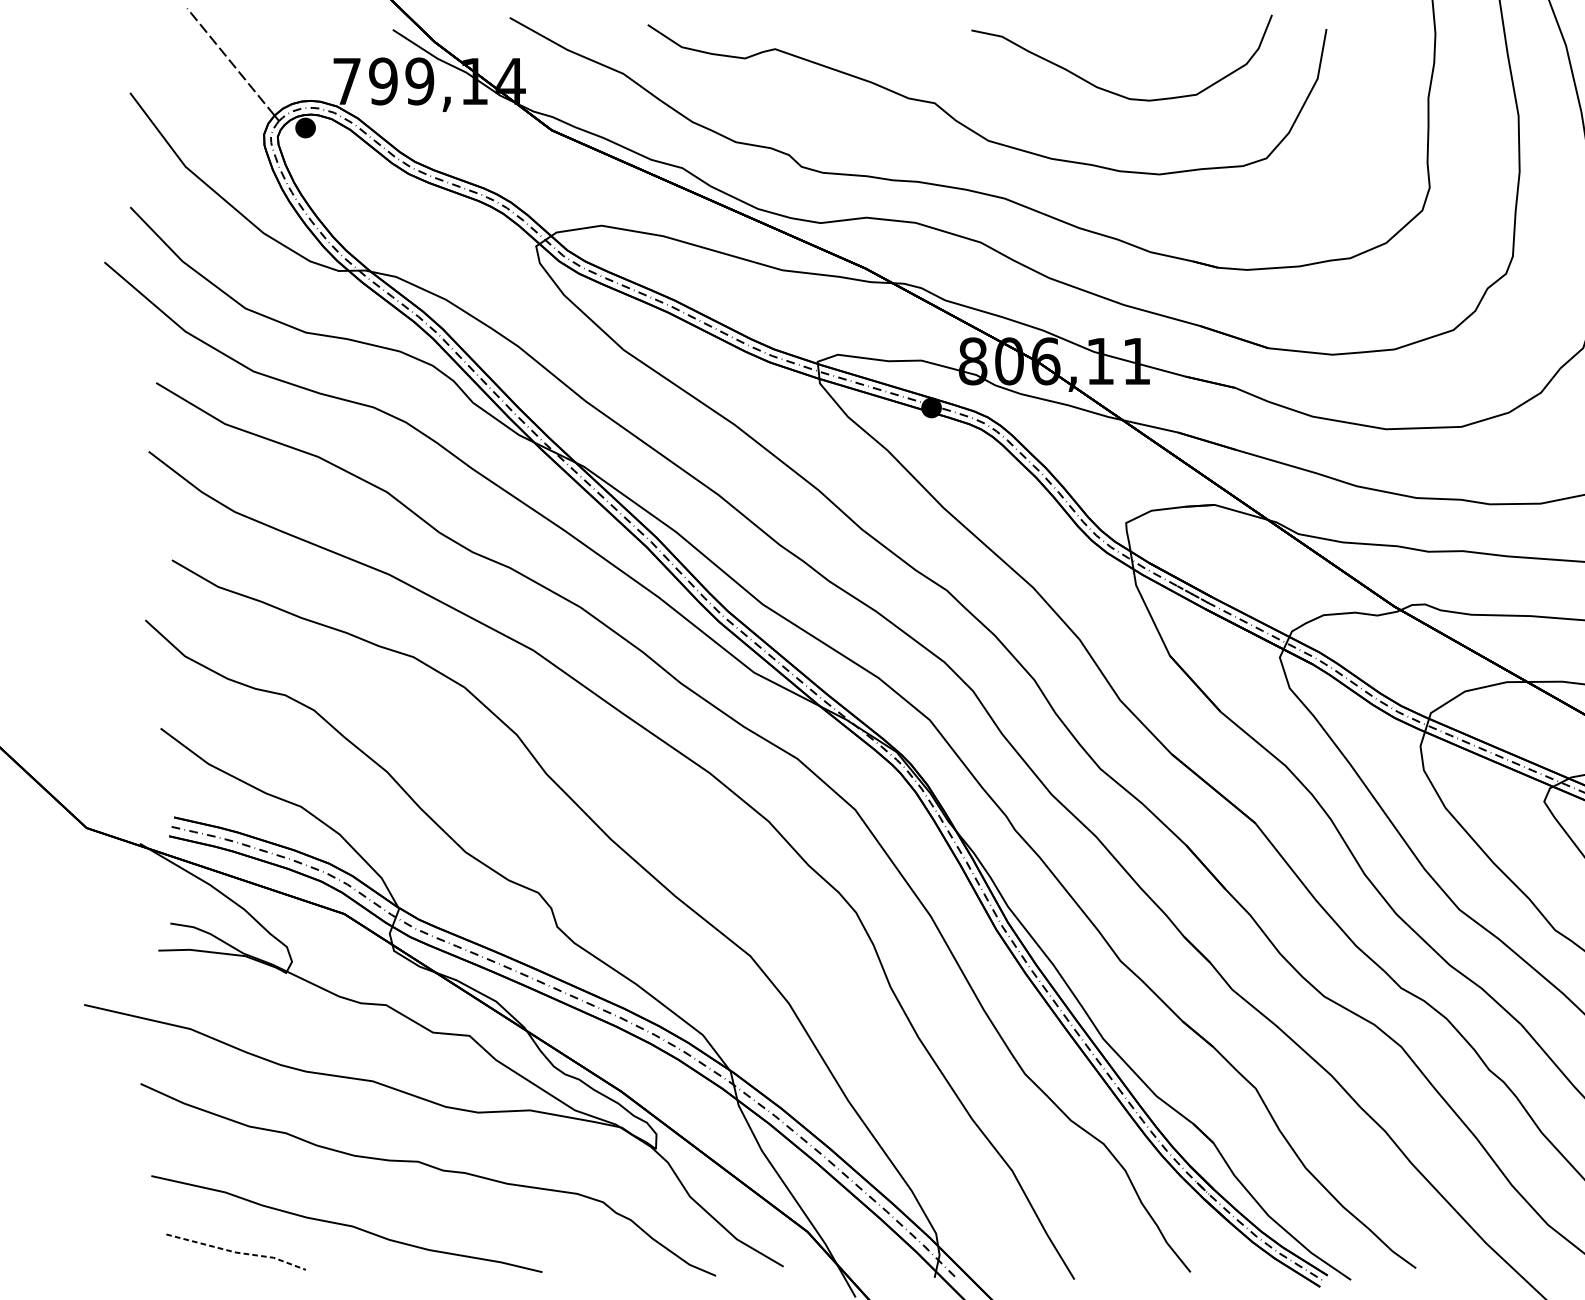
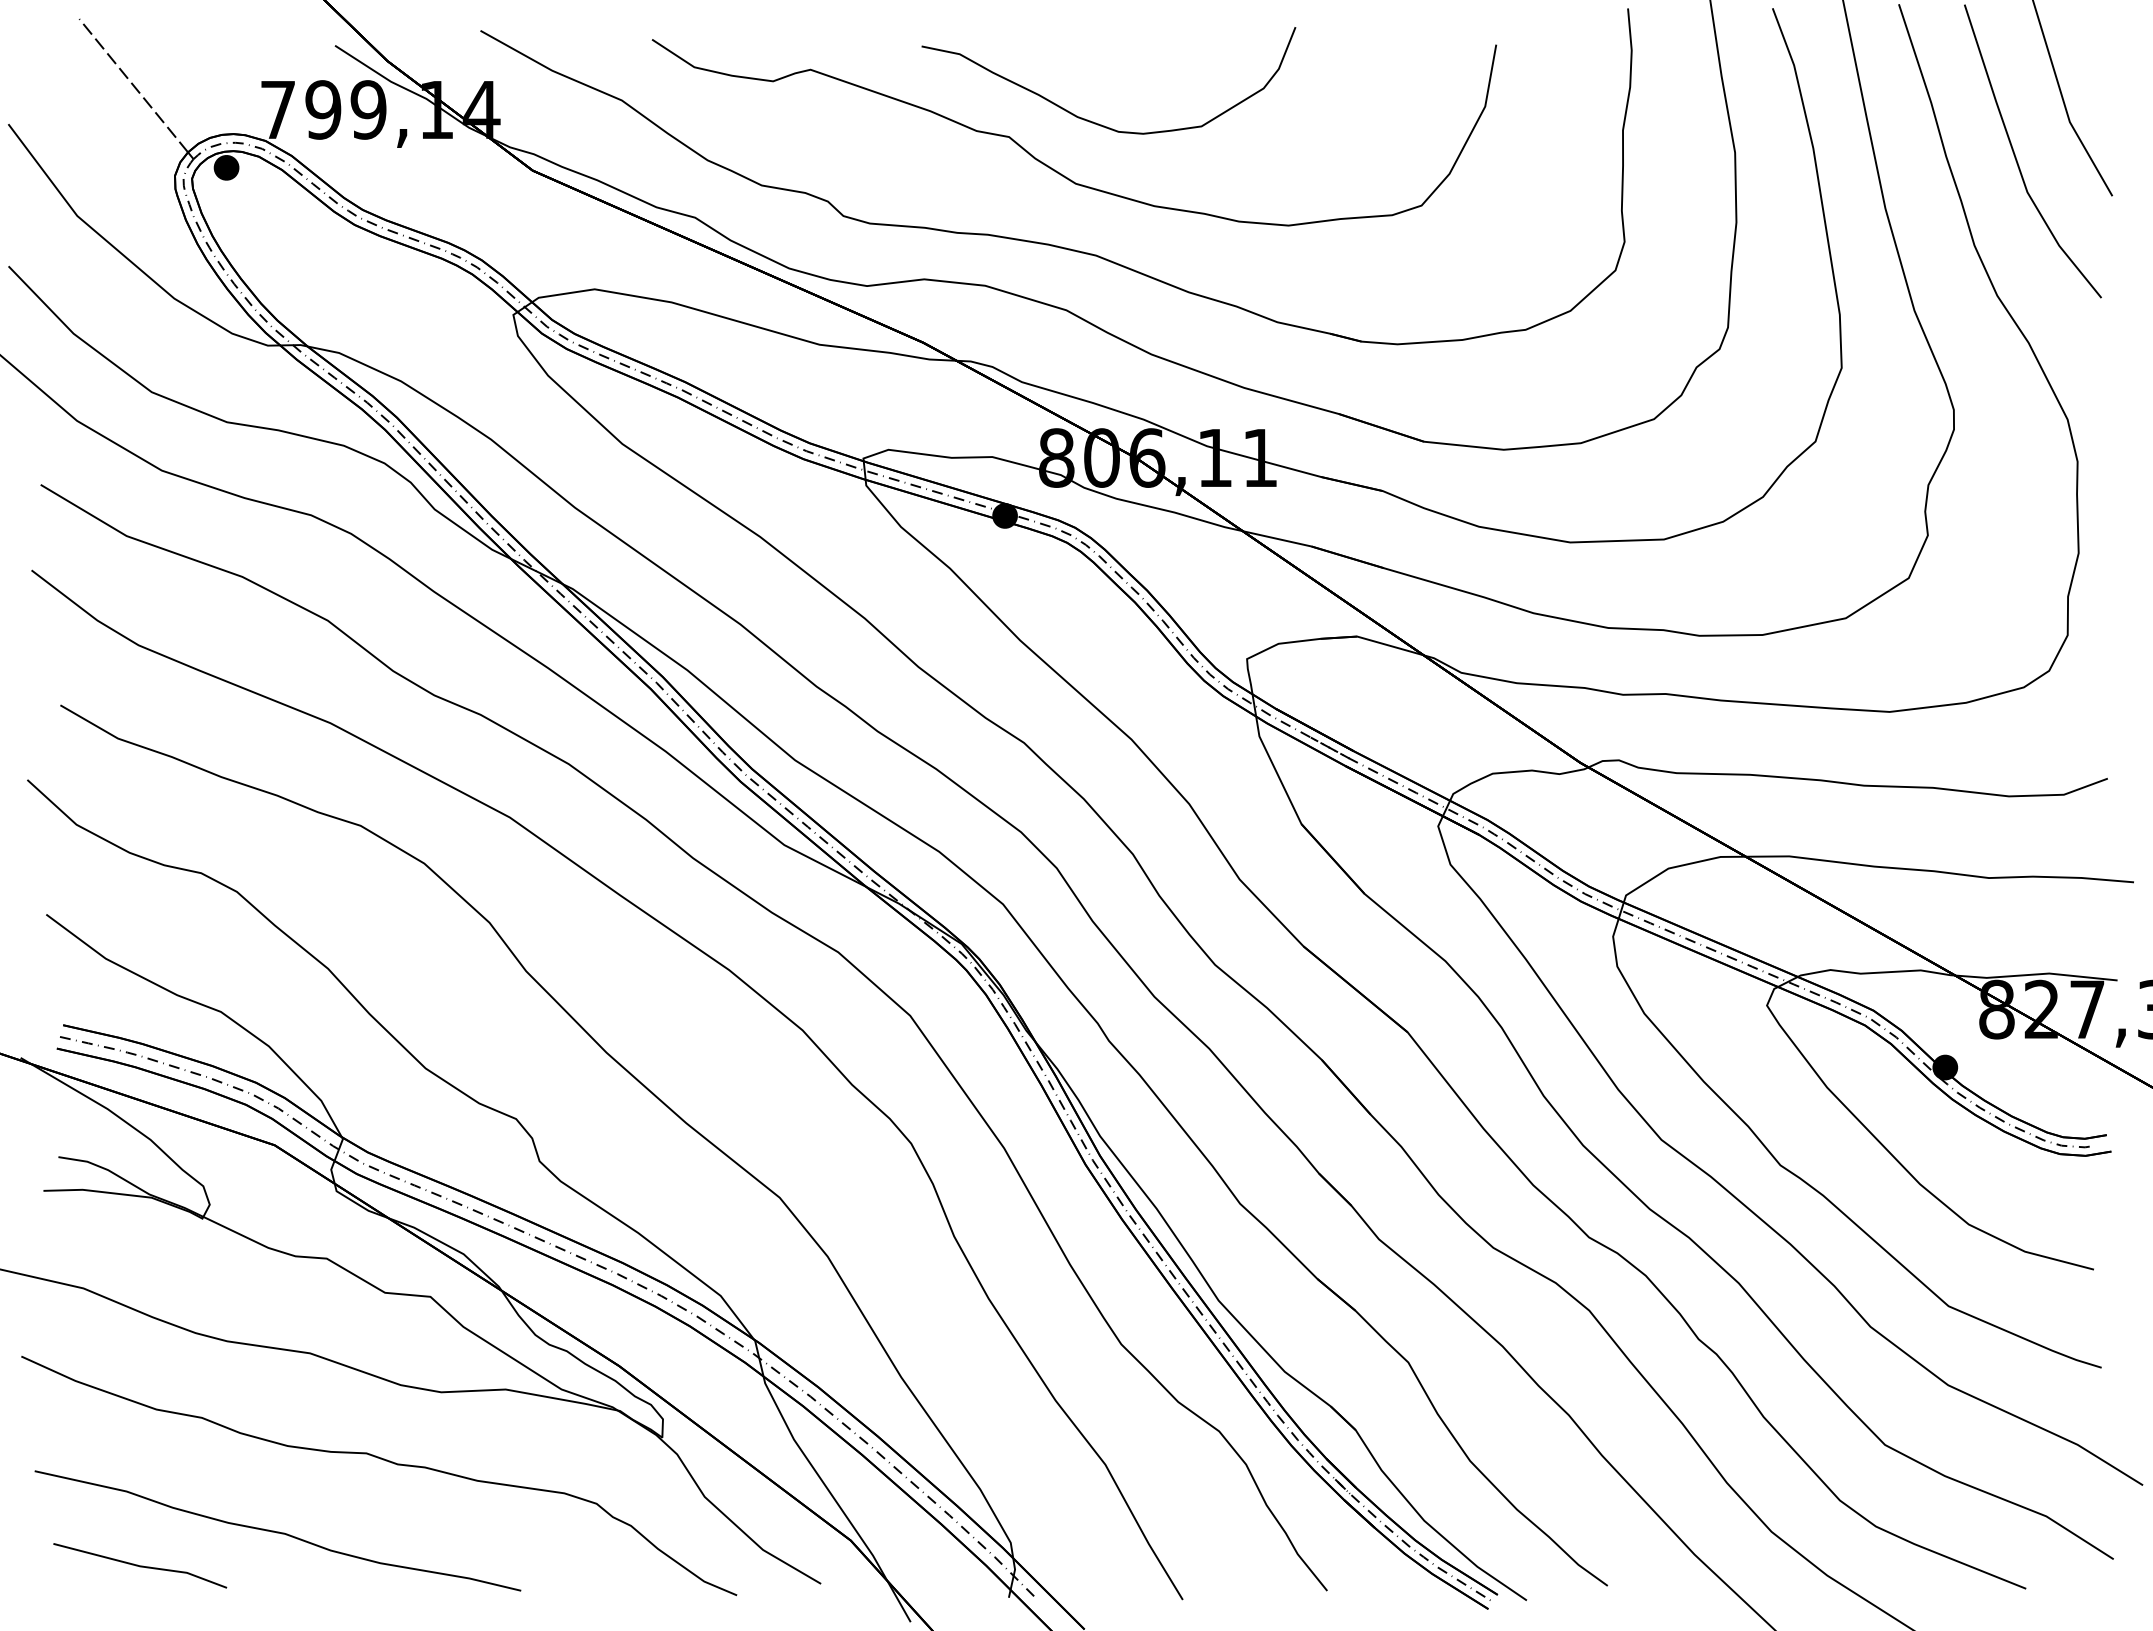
curve: (1109, 90) -> (1093, 121), moved
line: (237, 1252) -> (141, 1566), dashed -> solid

